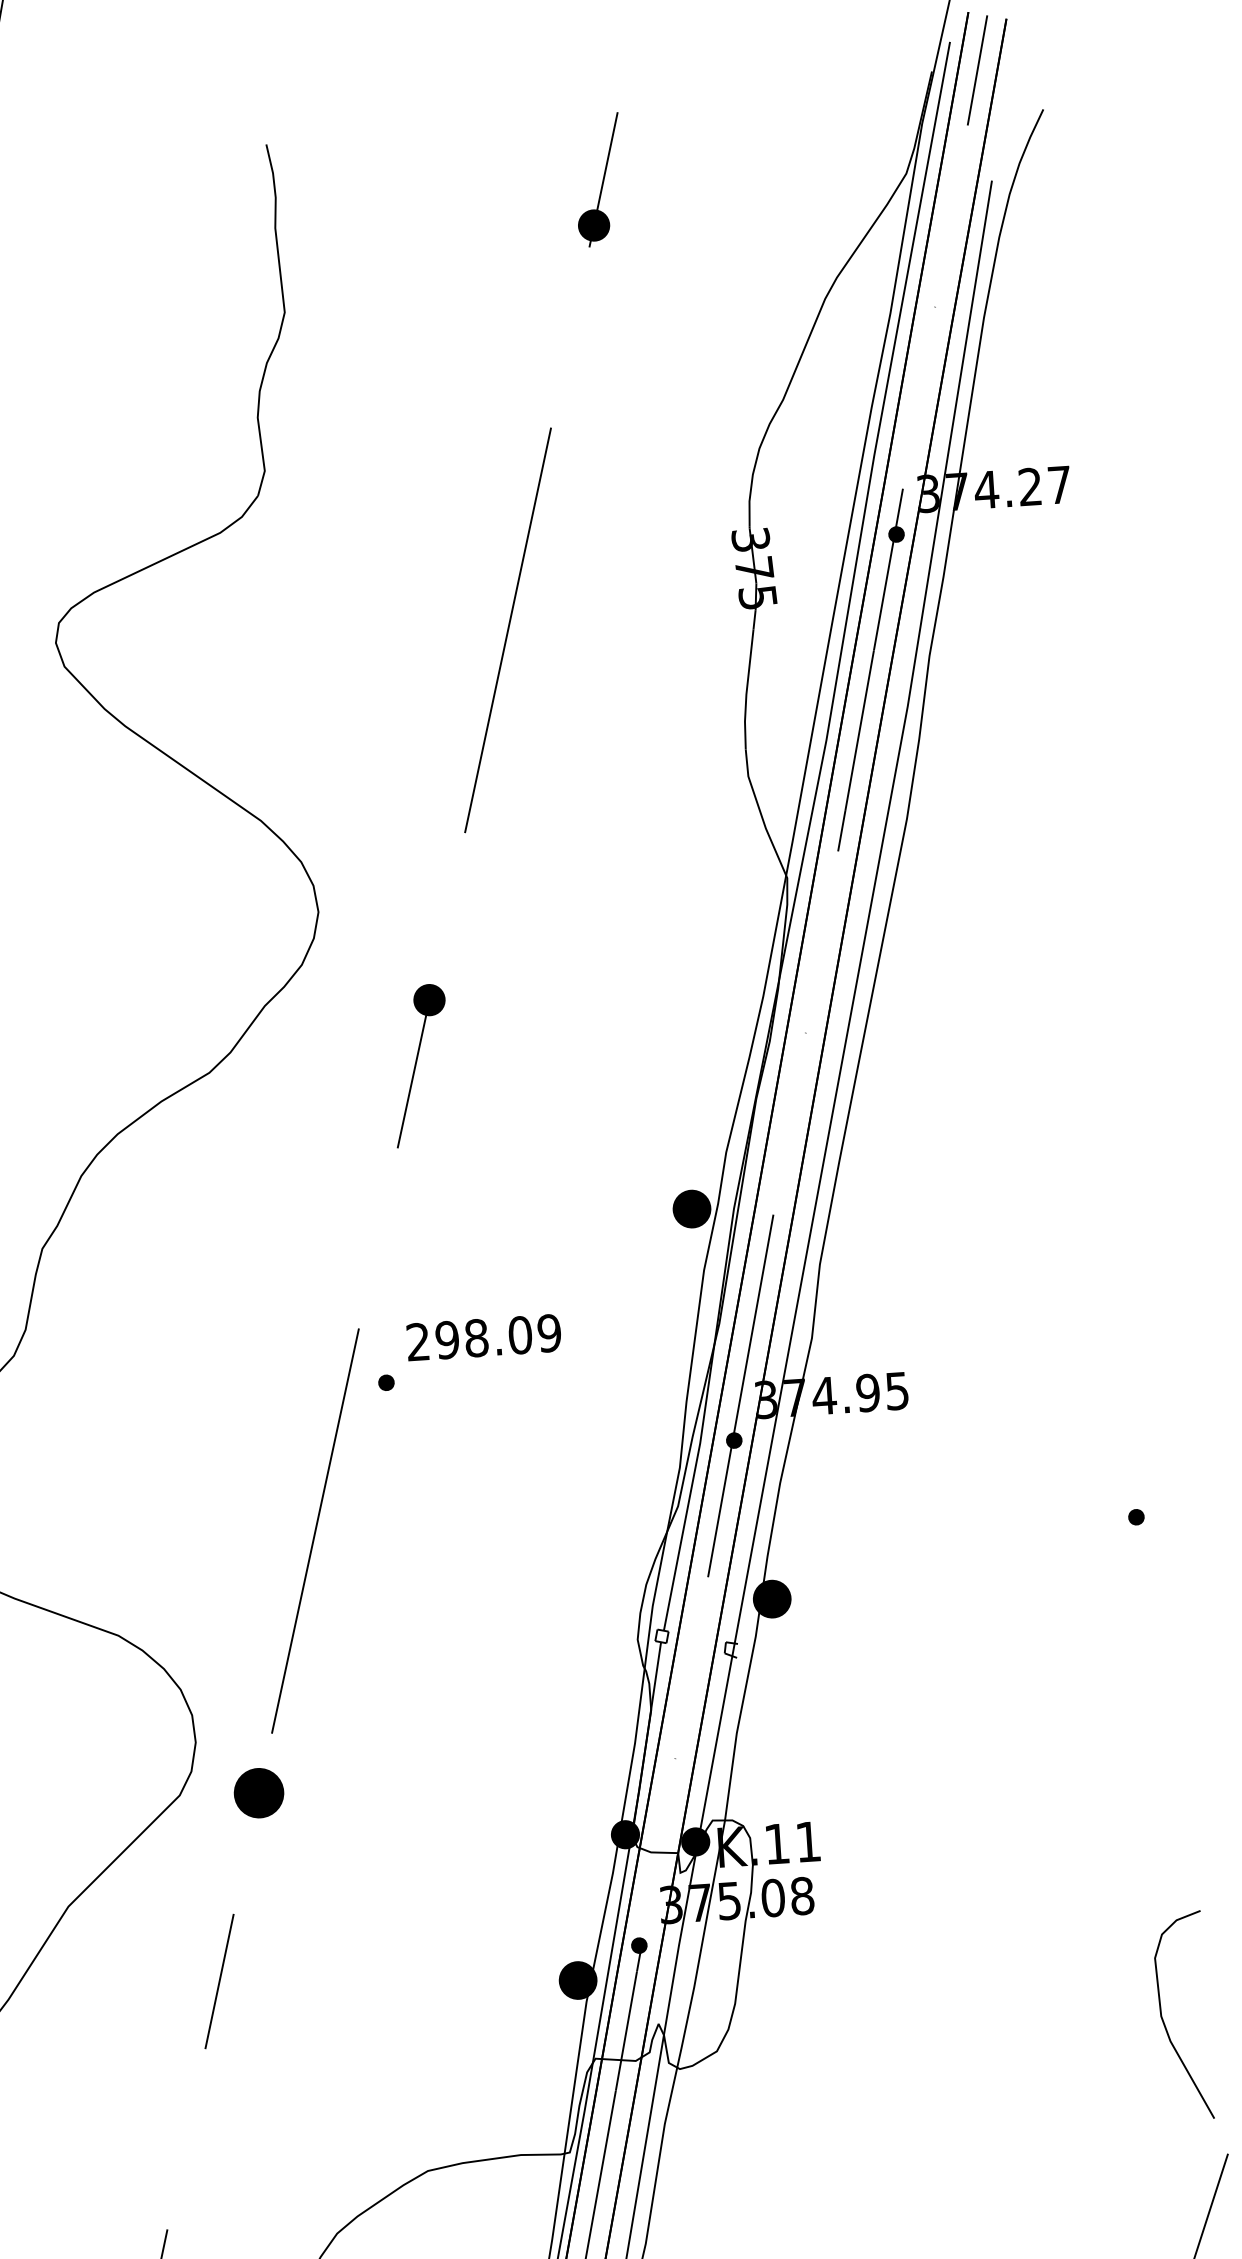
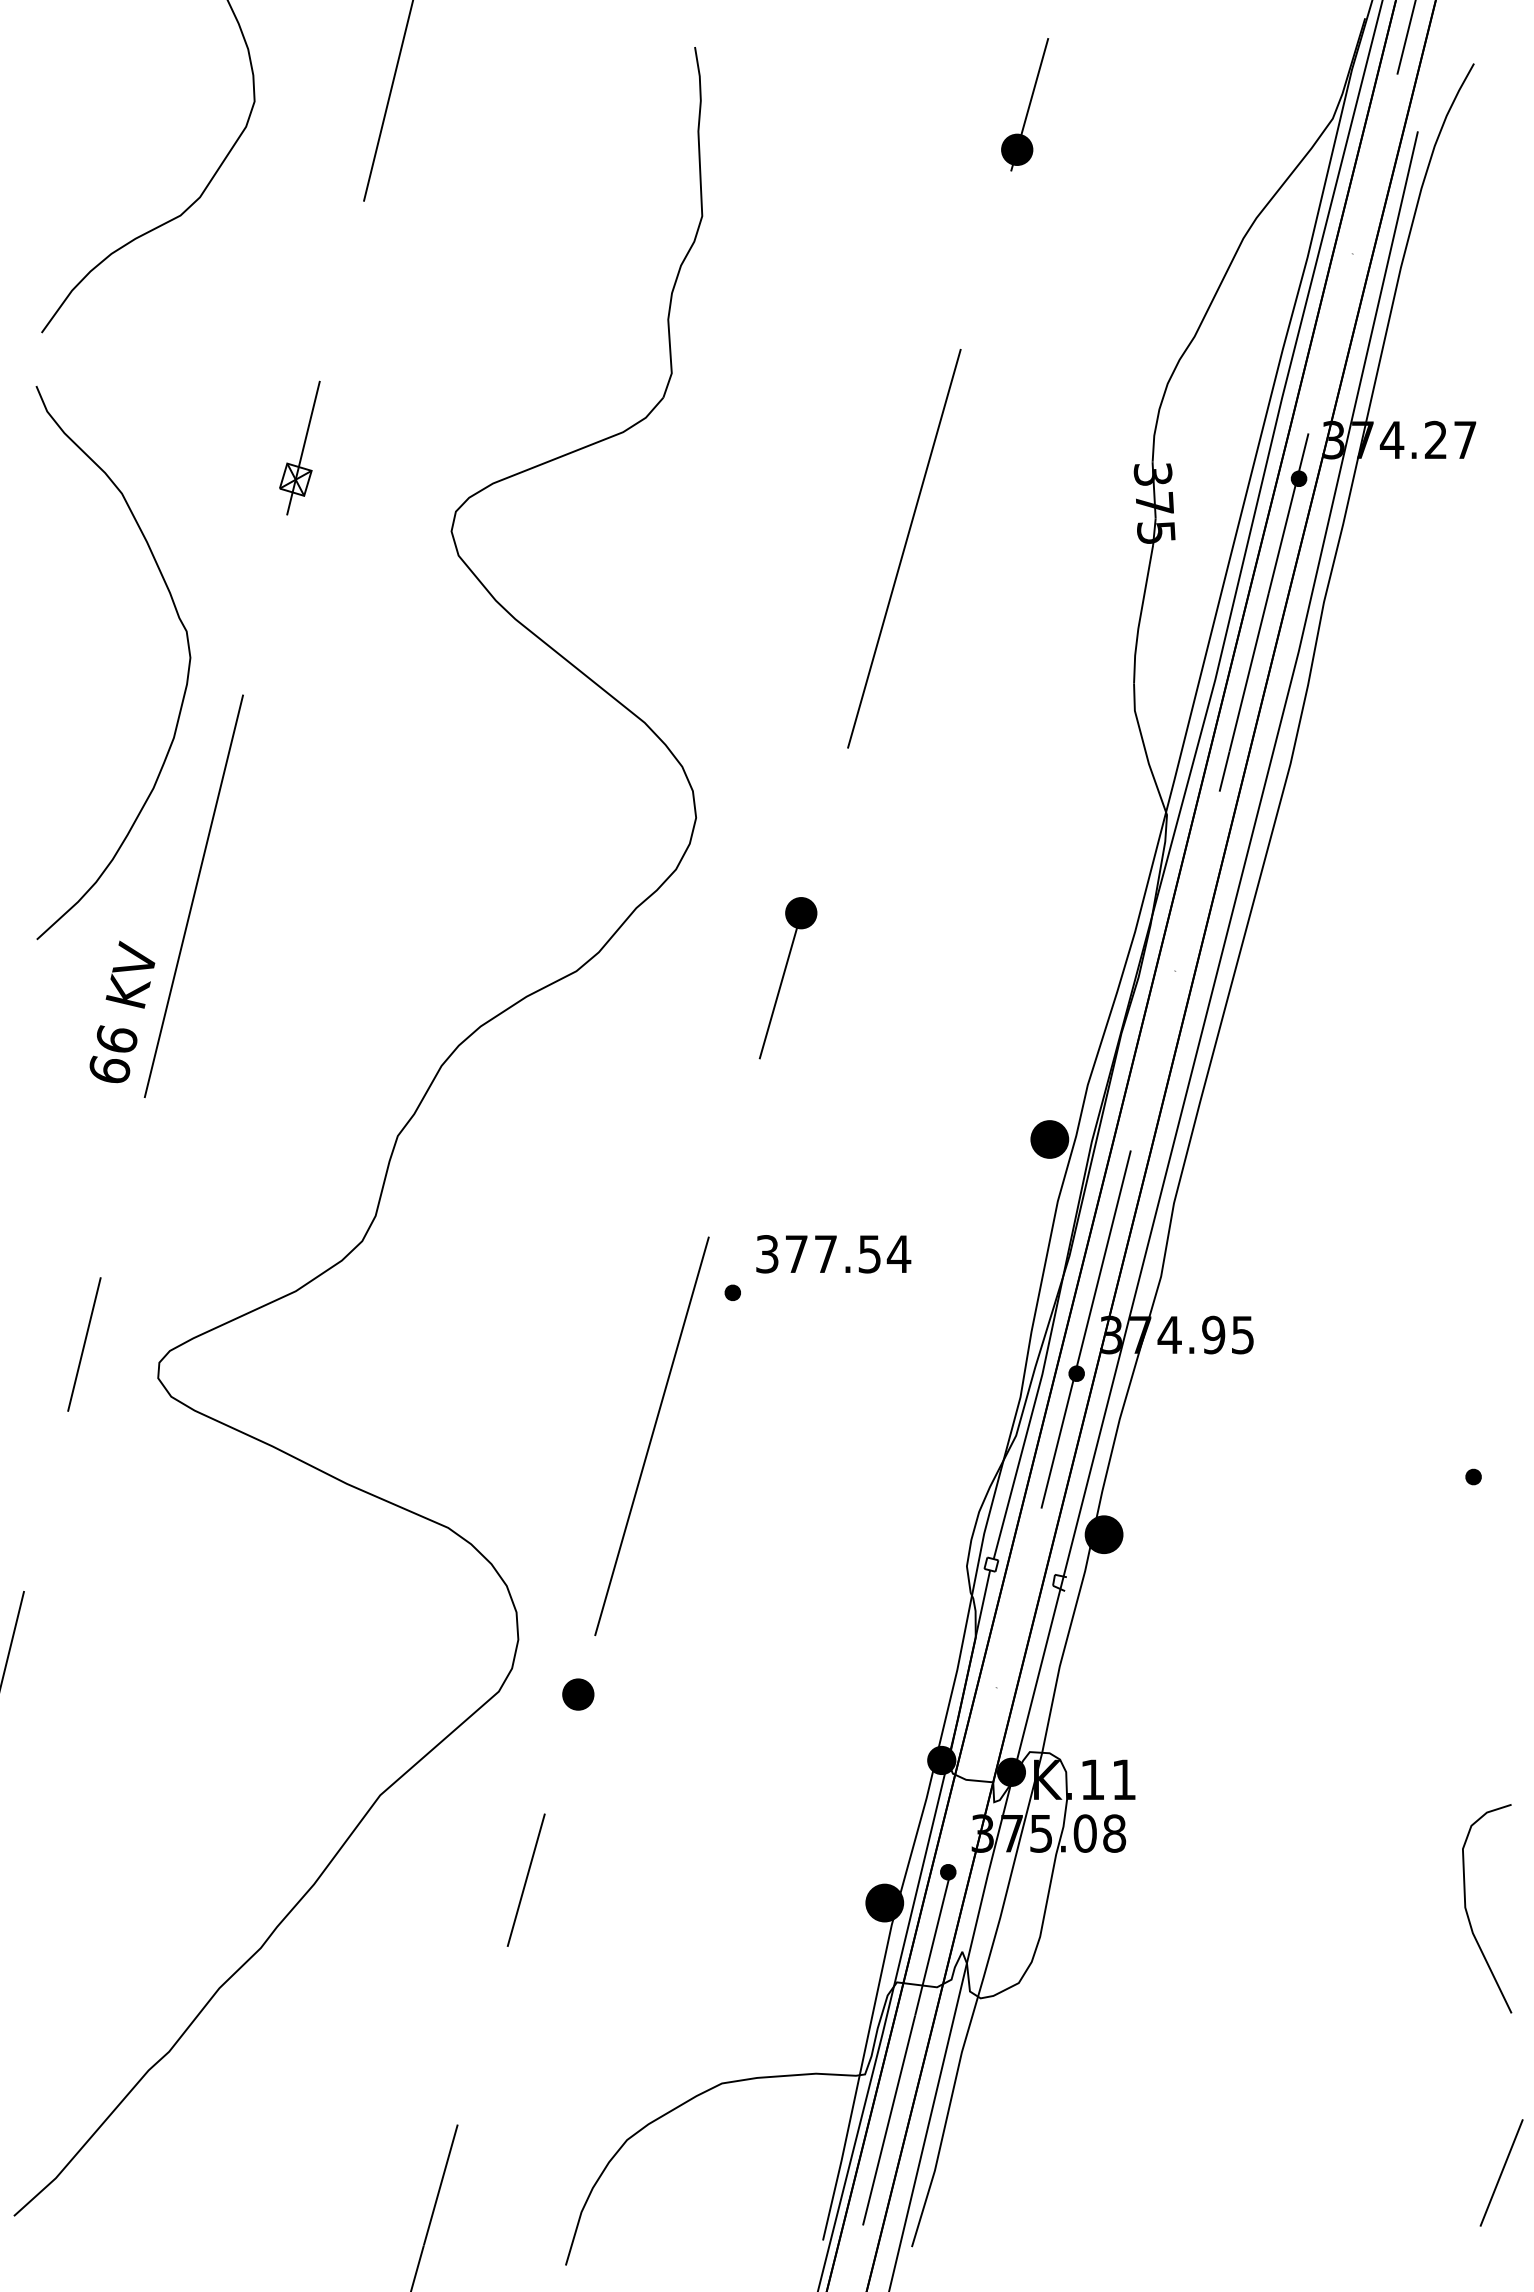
text: (484, 1337) -> (833, 1254), 298.09 -> 377.54
part: (259, 1793) -> (578, 1694), size x0.62
curve: (1164, 2023) -> (1468, 1914), moved

